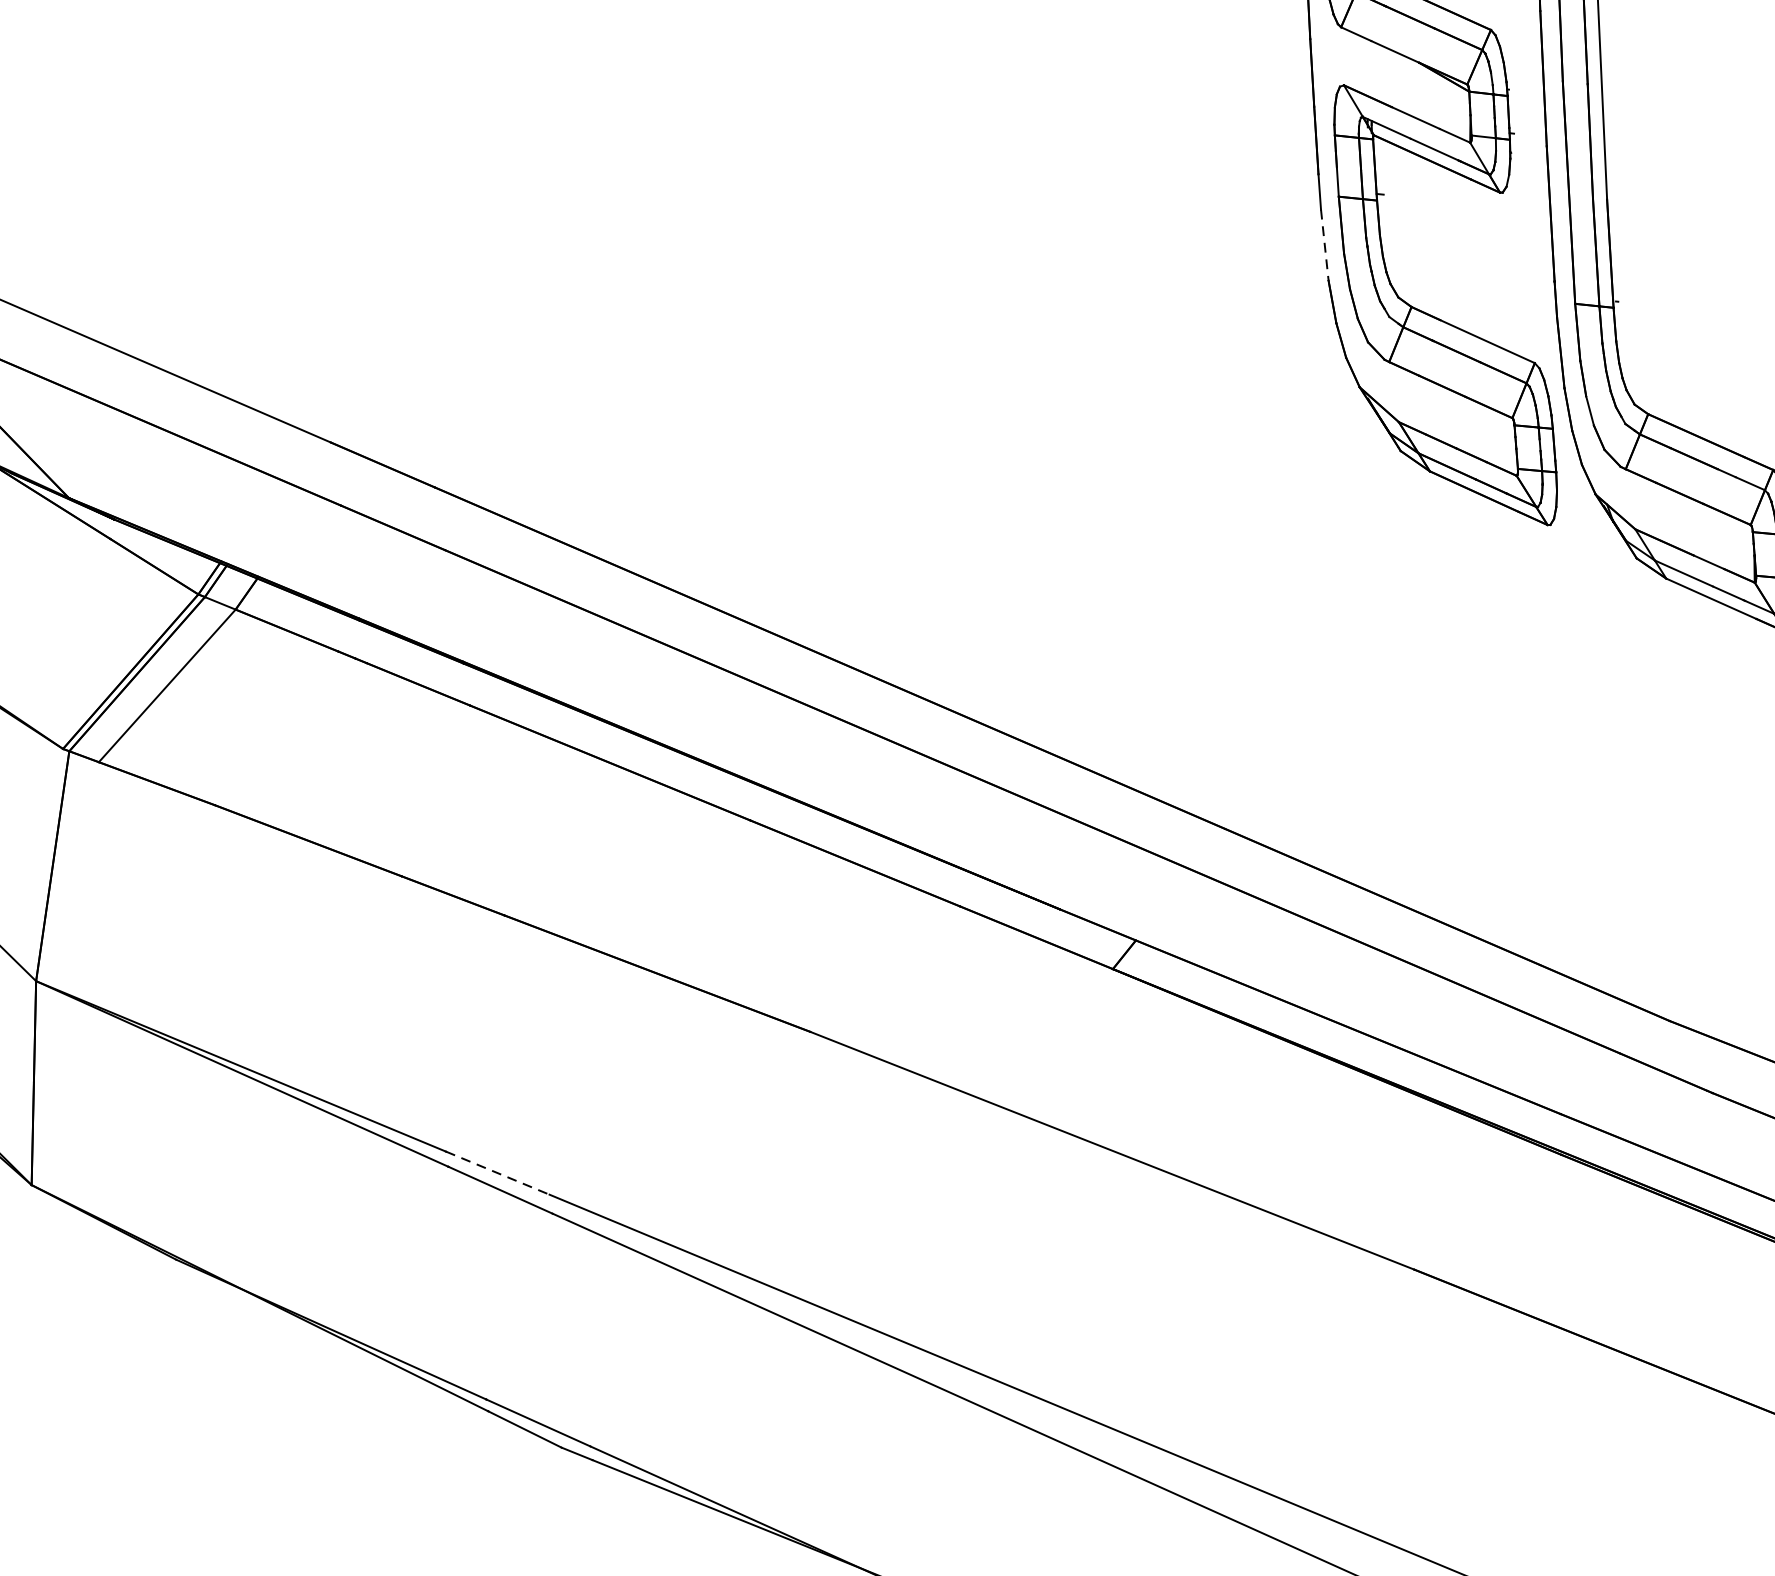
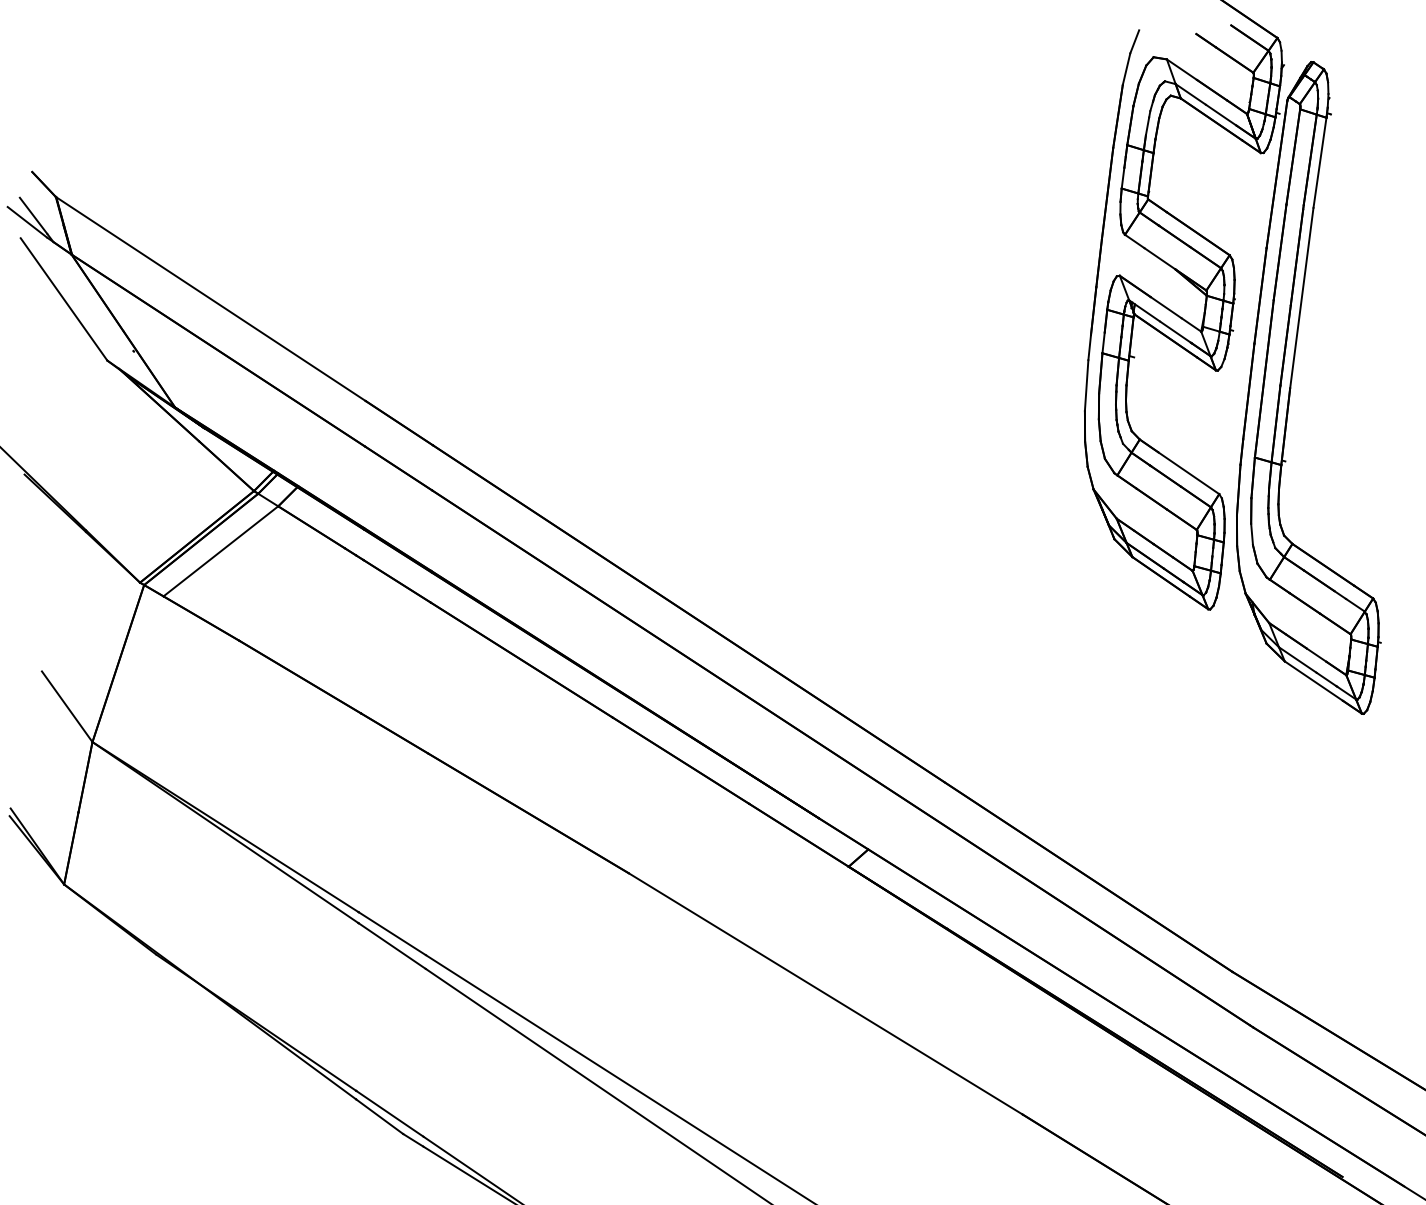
line: (1324, 246) -> (1086, 386), dashed -> solid
line: (497, 1172) -> (392, 933), dashed -> solid

